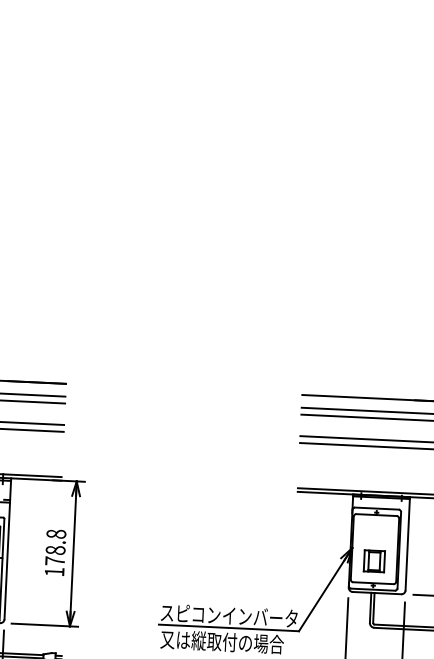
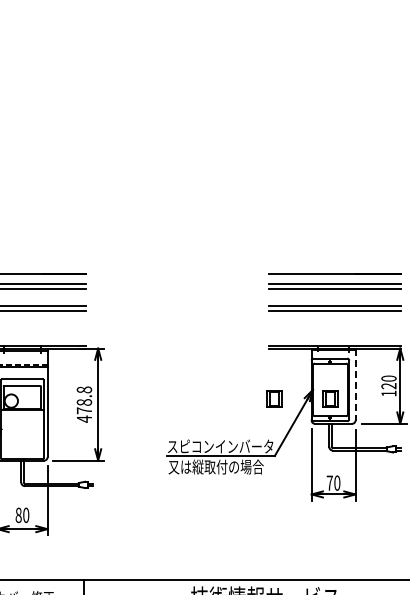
line: (407, 544) -> (355, 385), solid -> dashed
part: (302, 556) -> (274, 398), added
text: (54, 571) -> (84, 418), 178.8 -> 478.8

